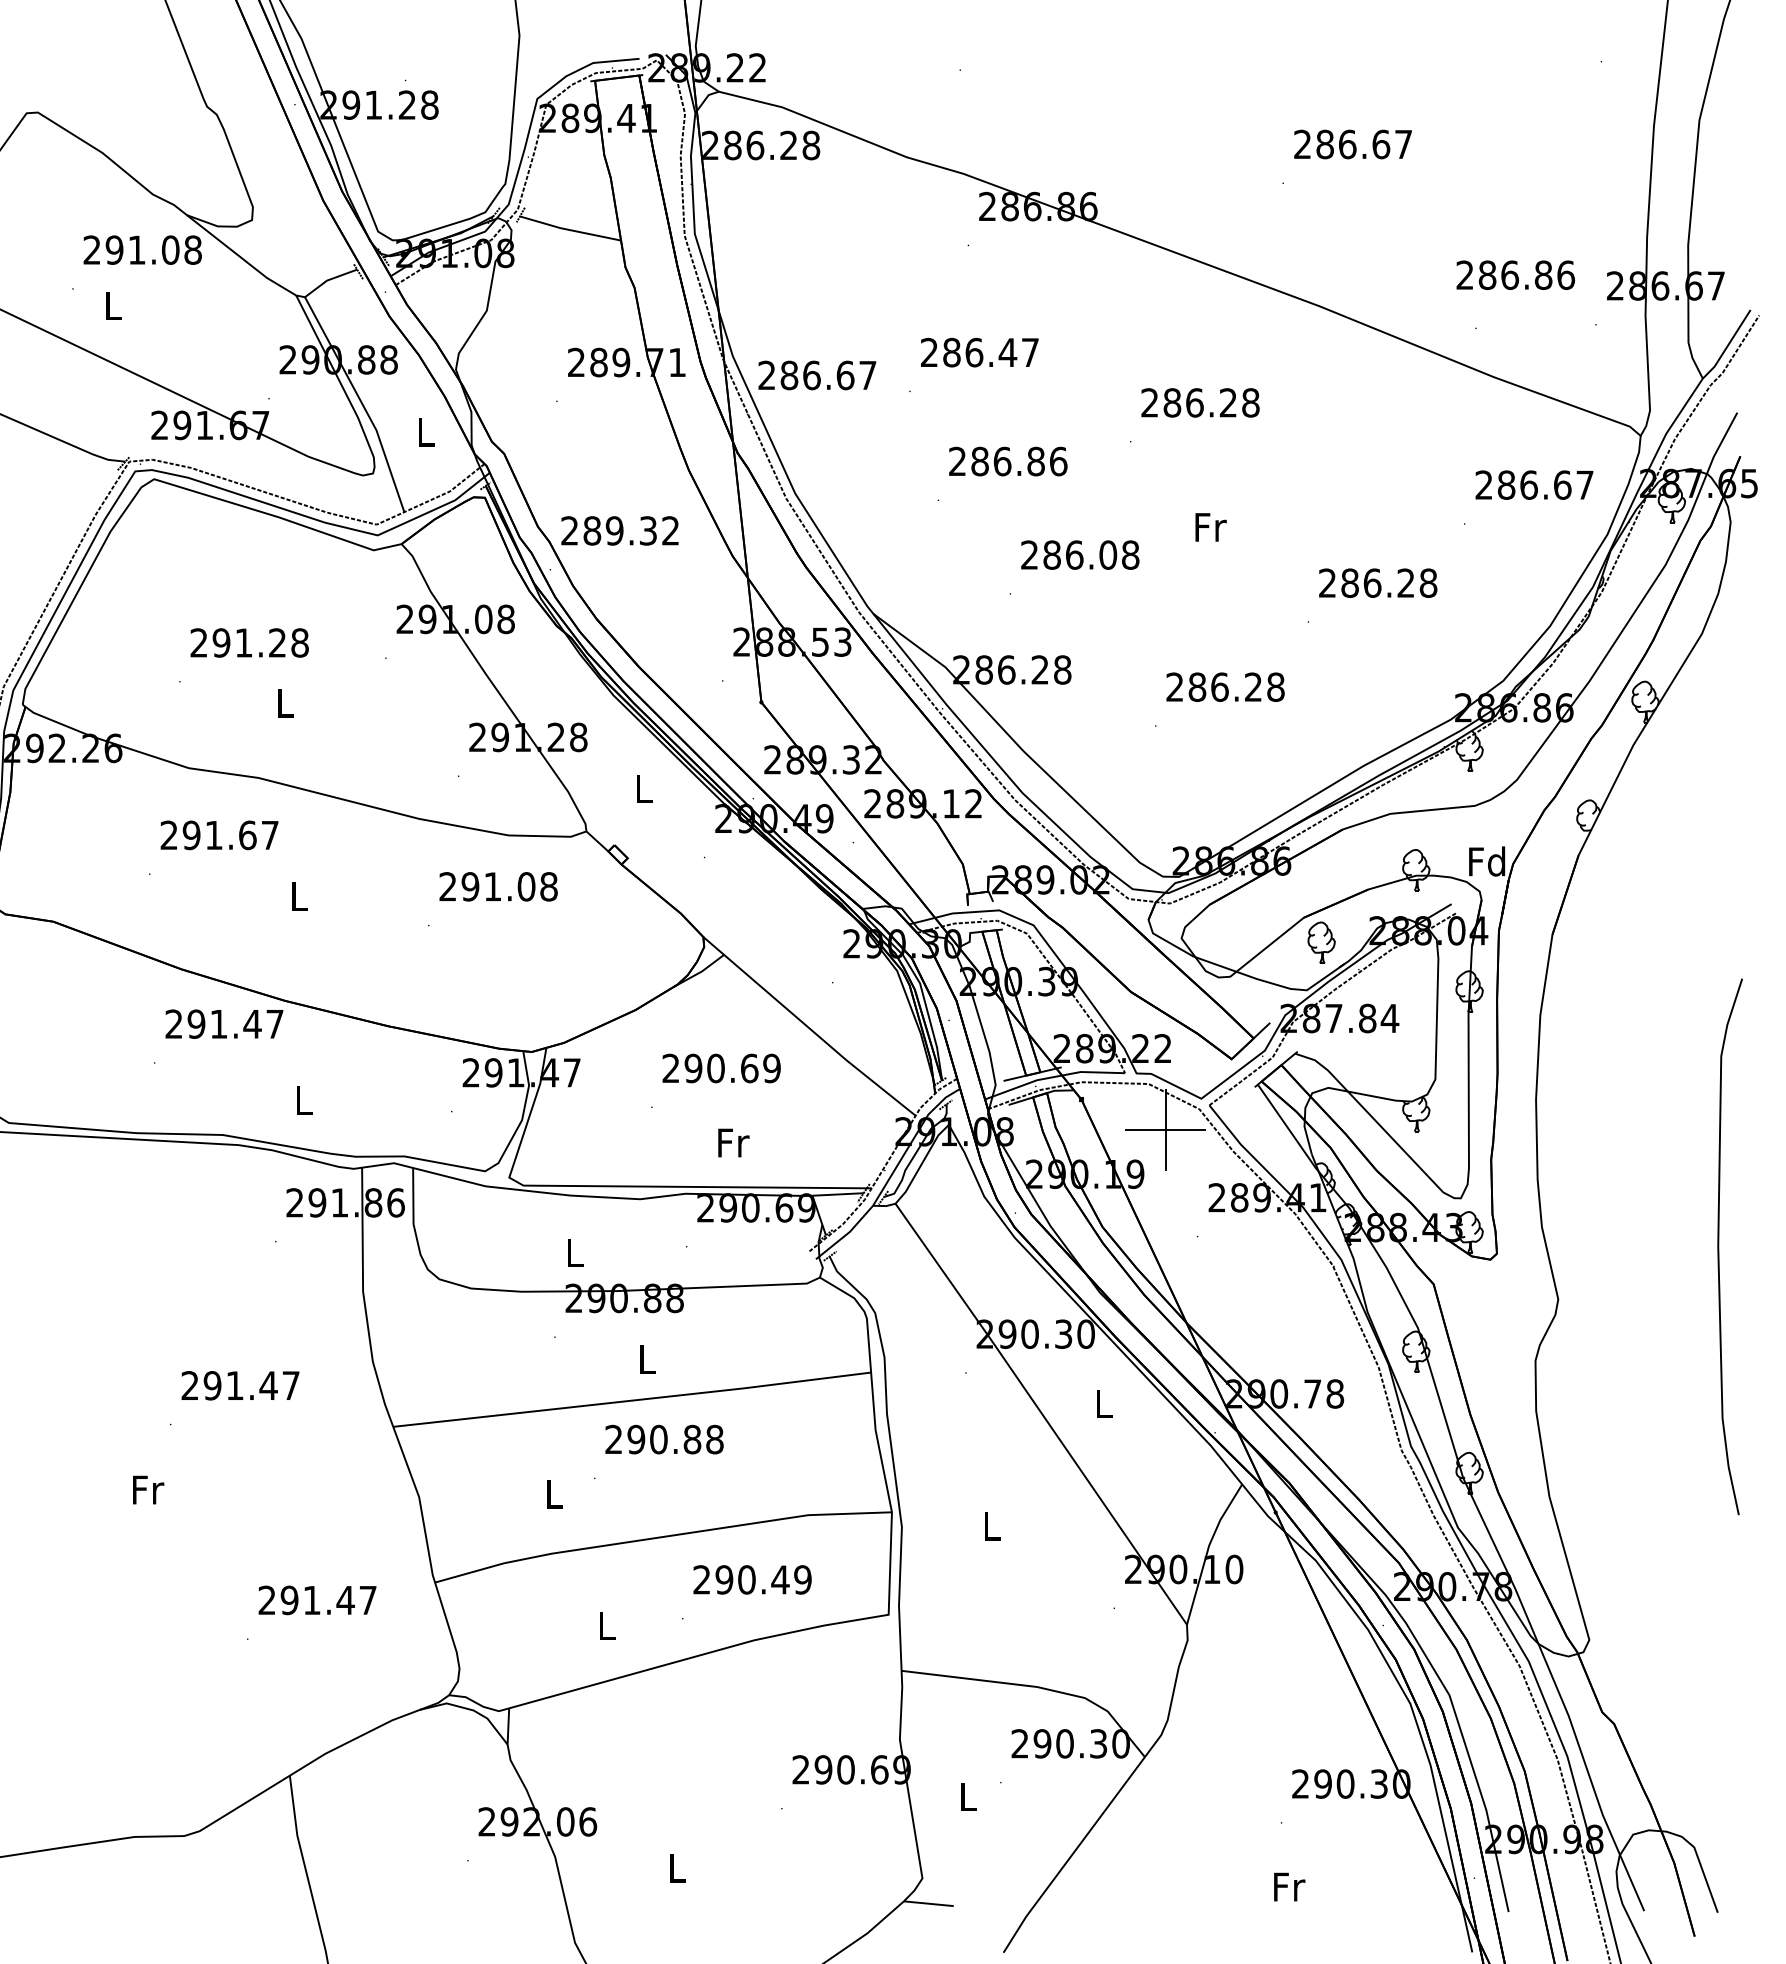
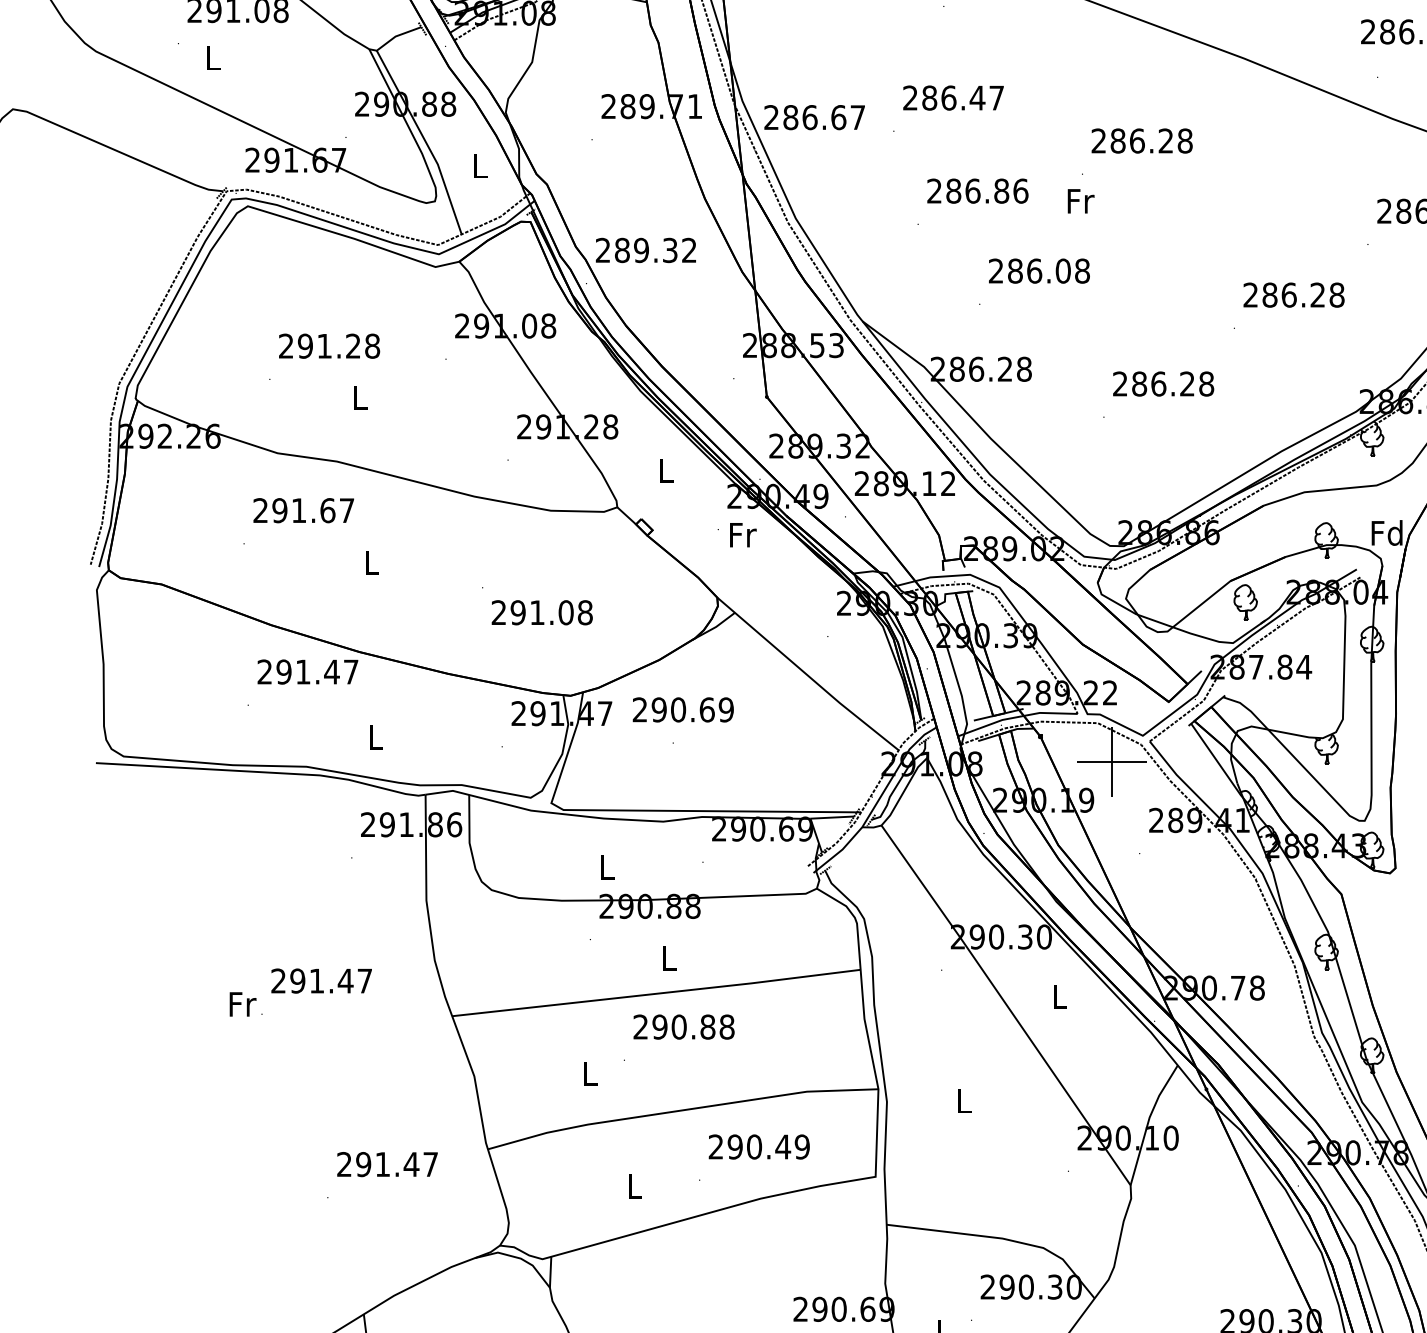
text: (1210, 527) -> (1080, 201), moved
text: (498, 886) -> (542, 612), moved
text: (721, 1068) -> (683, 709), moved
text: (733, 1142) -> (743, 534), moved
text: (148, 1489) -> (243, 1003), moved

